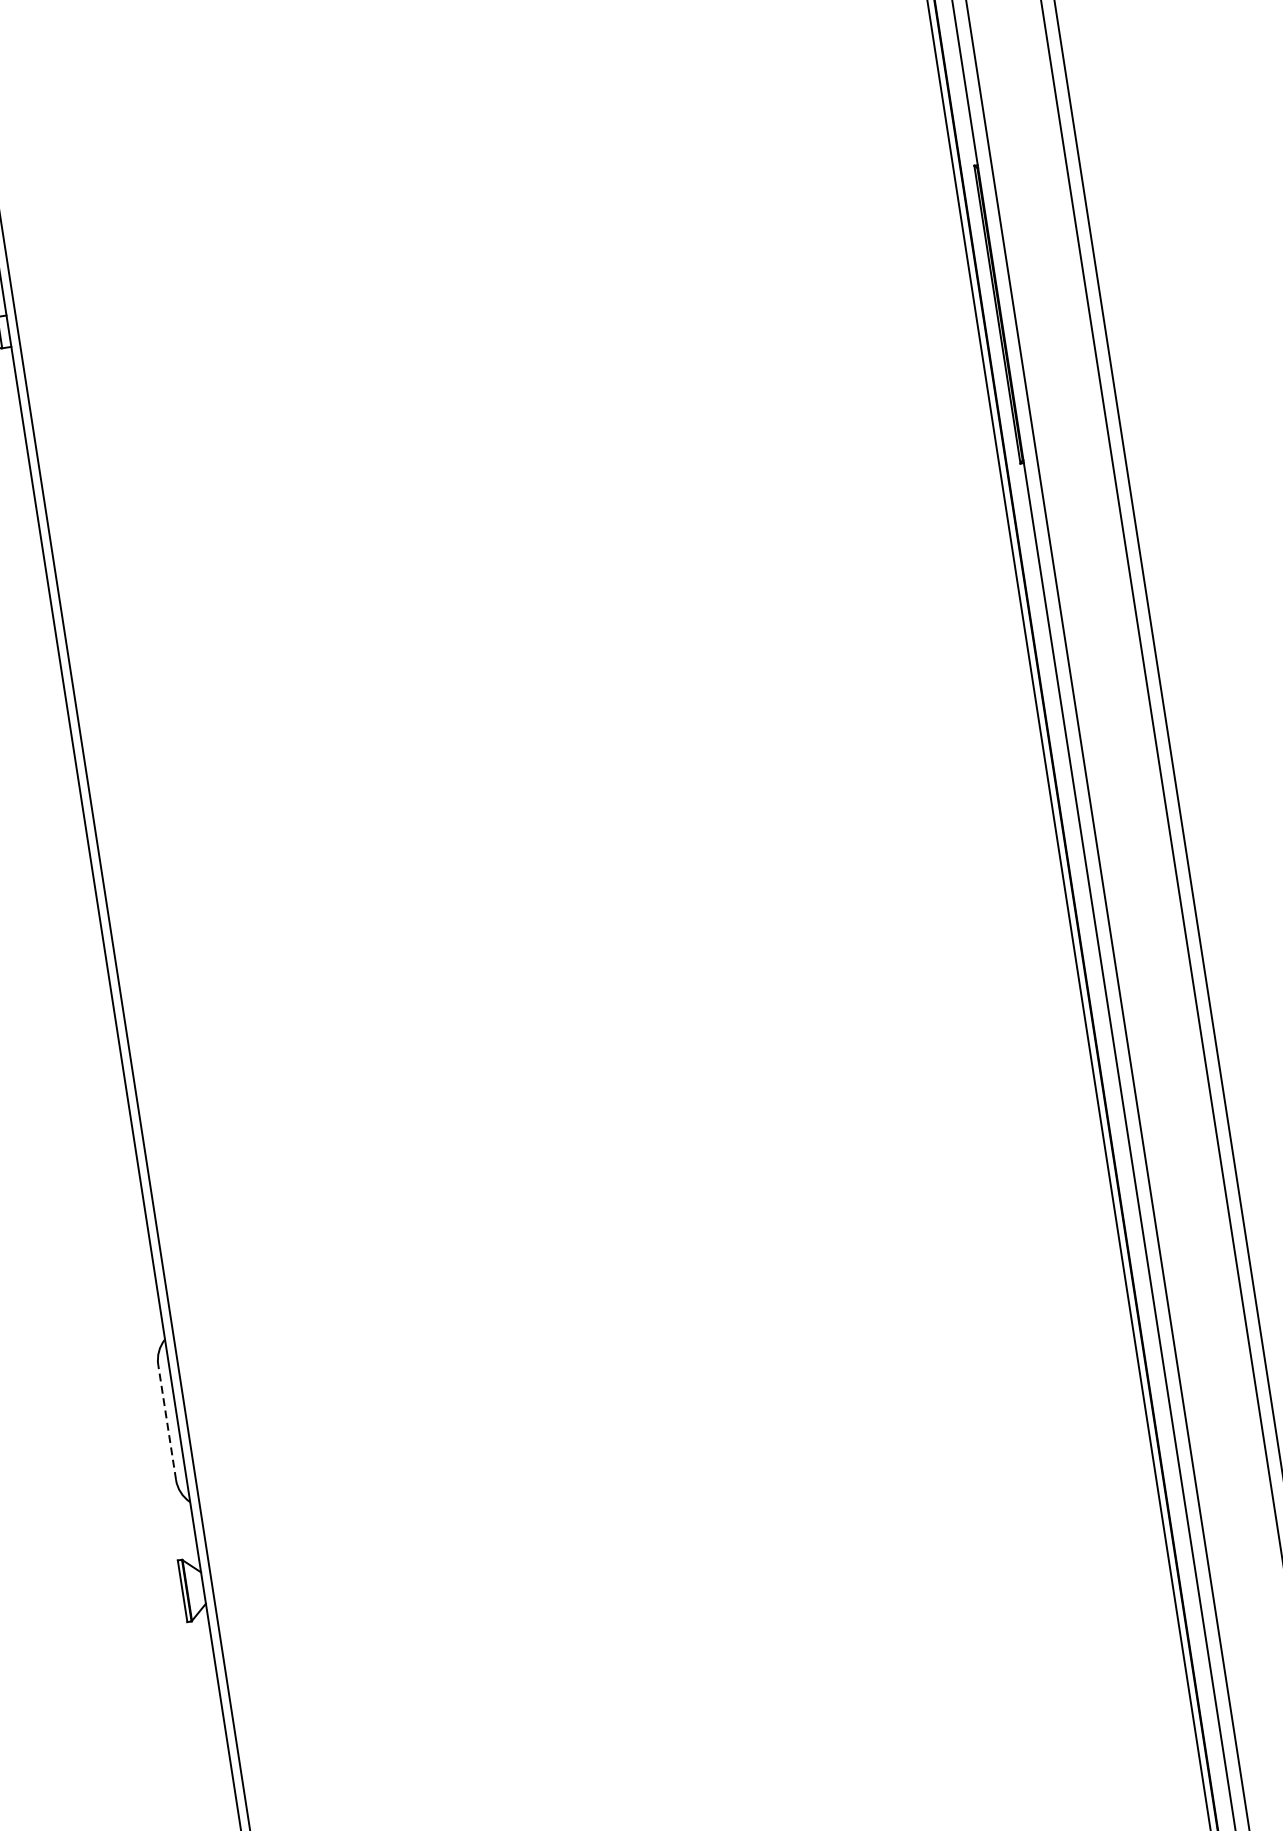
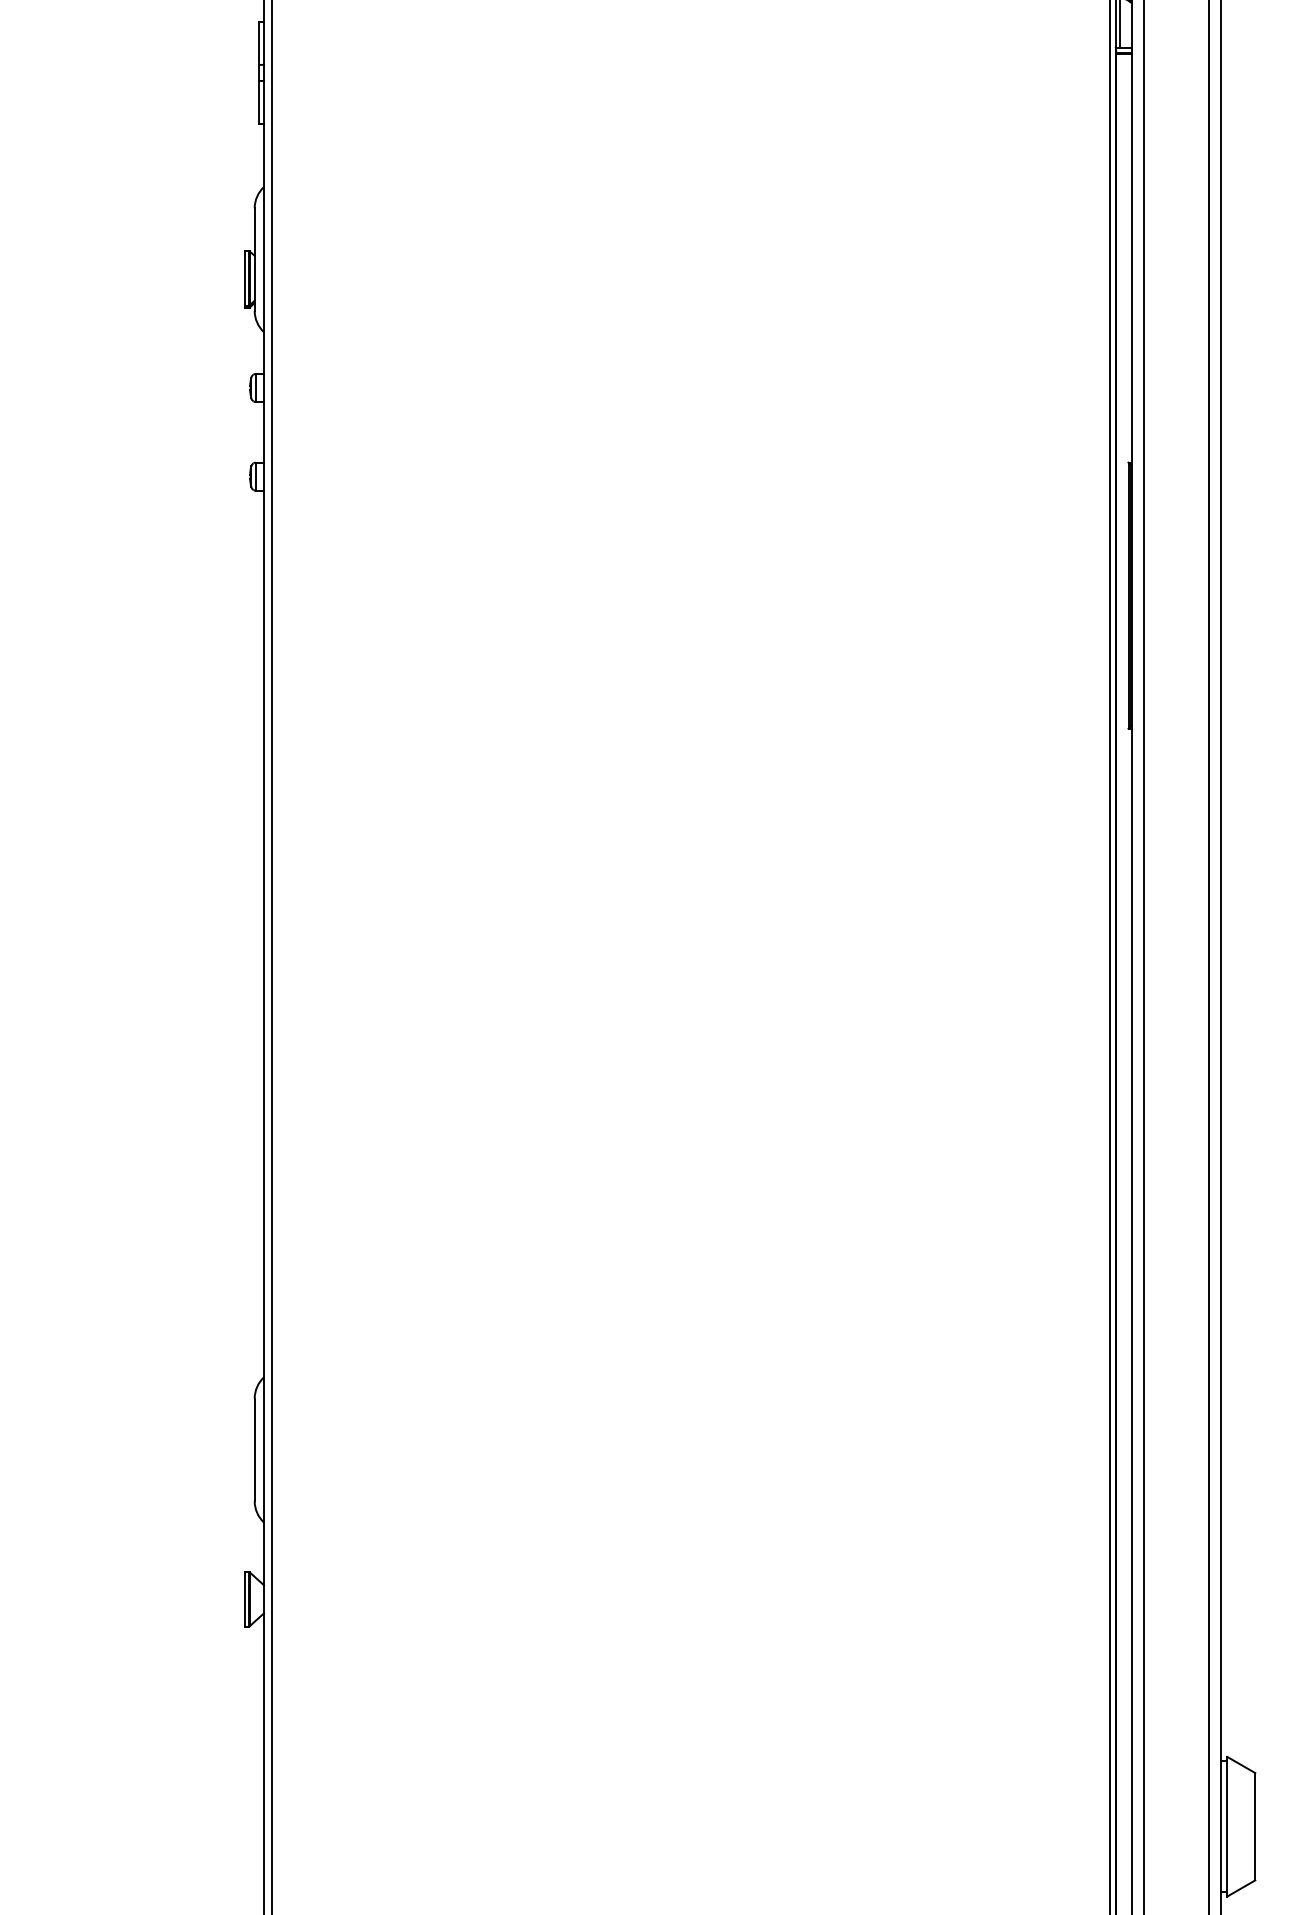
line: (166, 1421) -> (254, 1449), dashed -> solid

